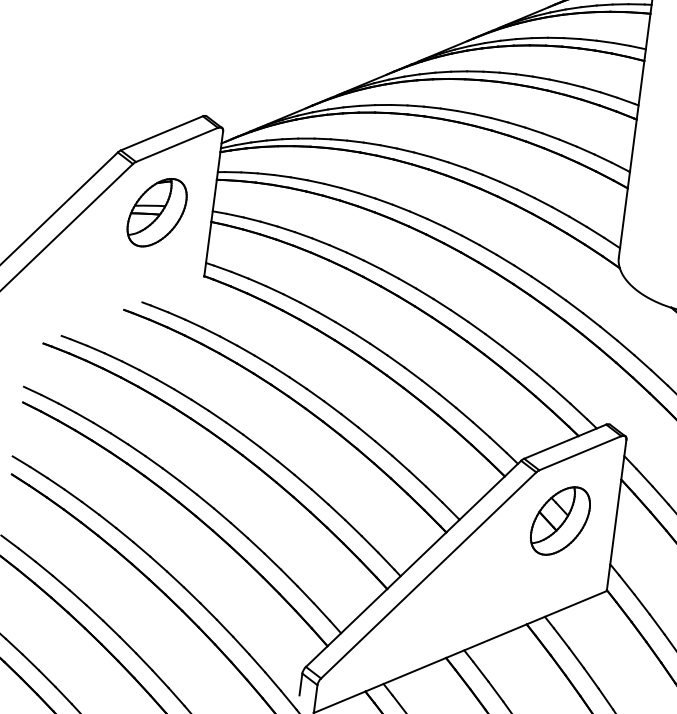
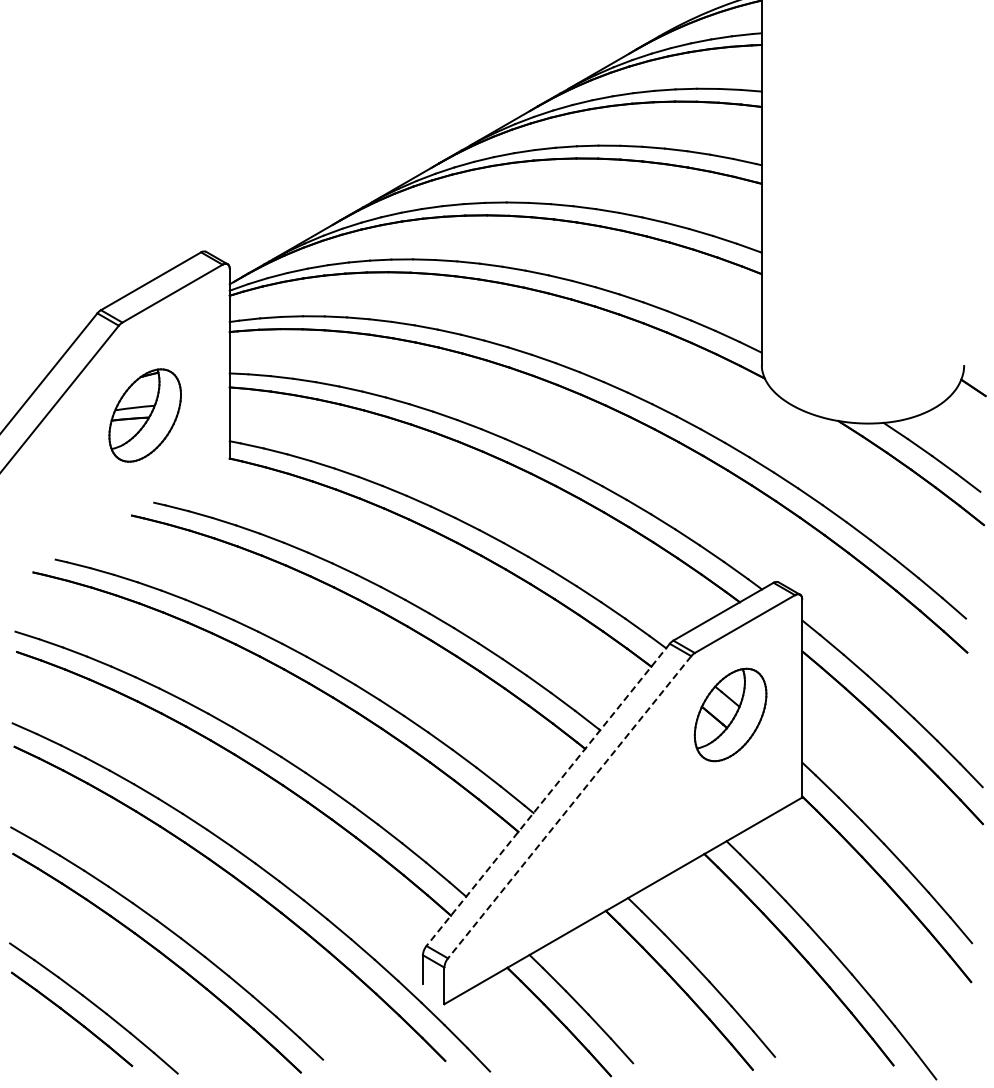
part: (156, 212) -> (144, 415), moved
line: (413, 563) -> (548, 794), solid -> dashed
line: (428, 575) -> (569, 807), solid -> dashed

